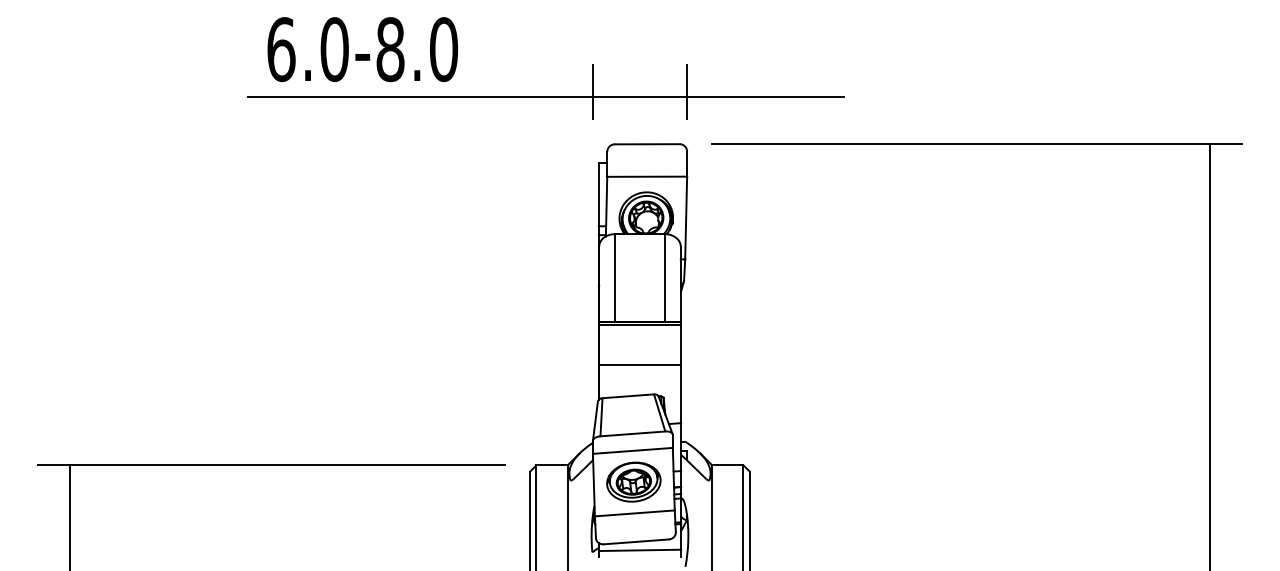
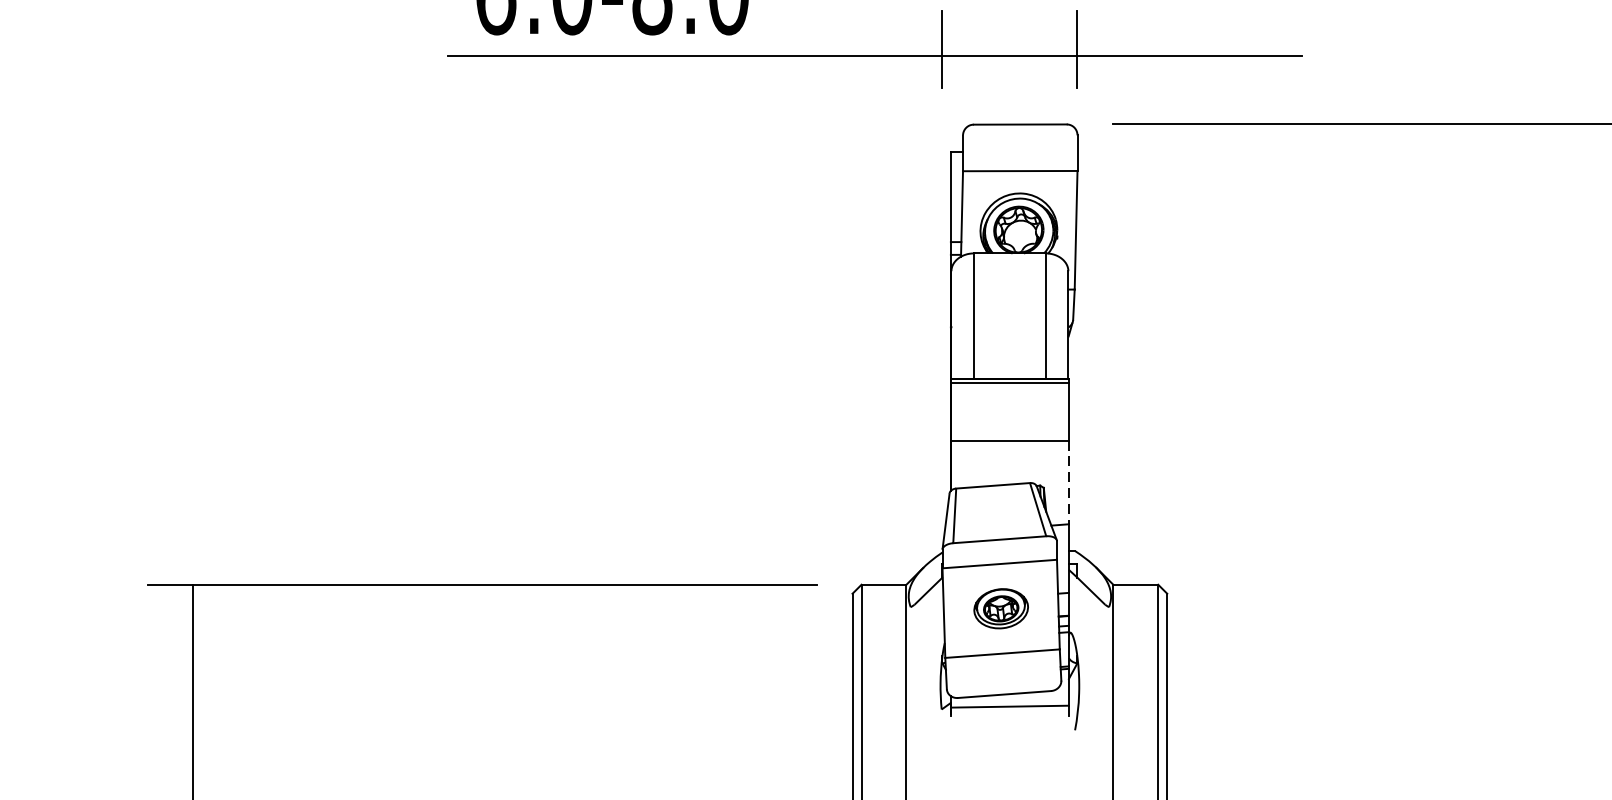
line: (681, 394) -> (1069, 483), solid -> dashed
part: (633, 481) -> (1000, 607), size x0.7

